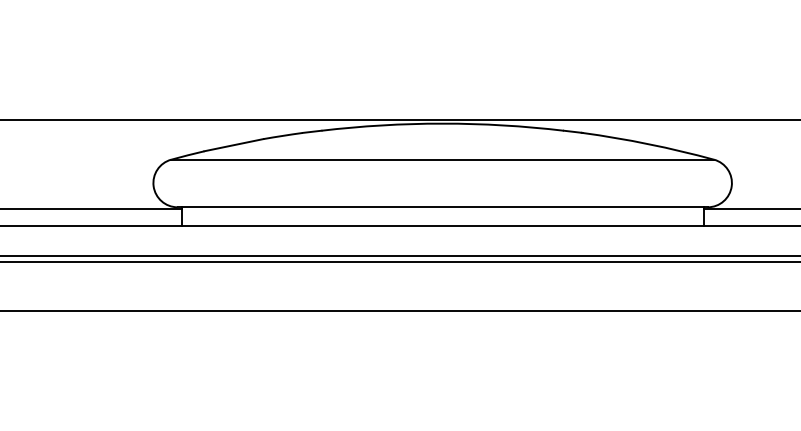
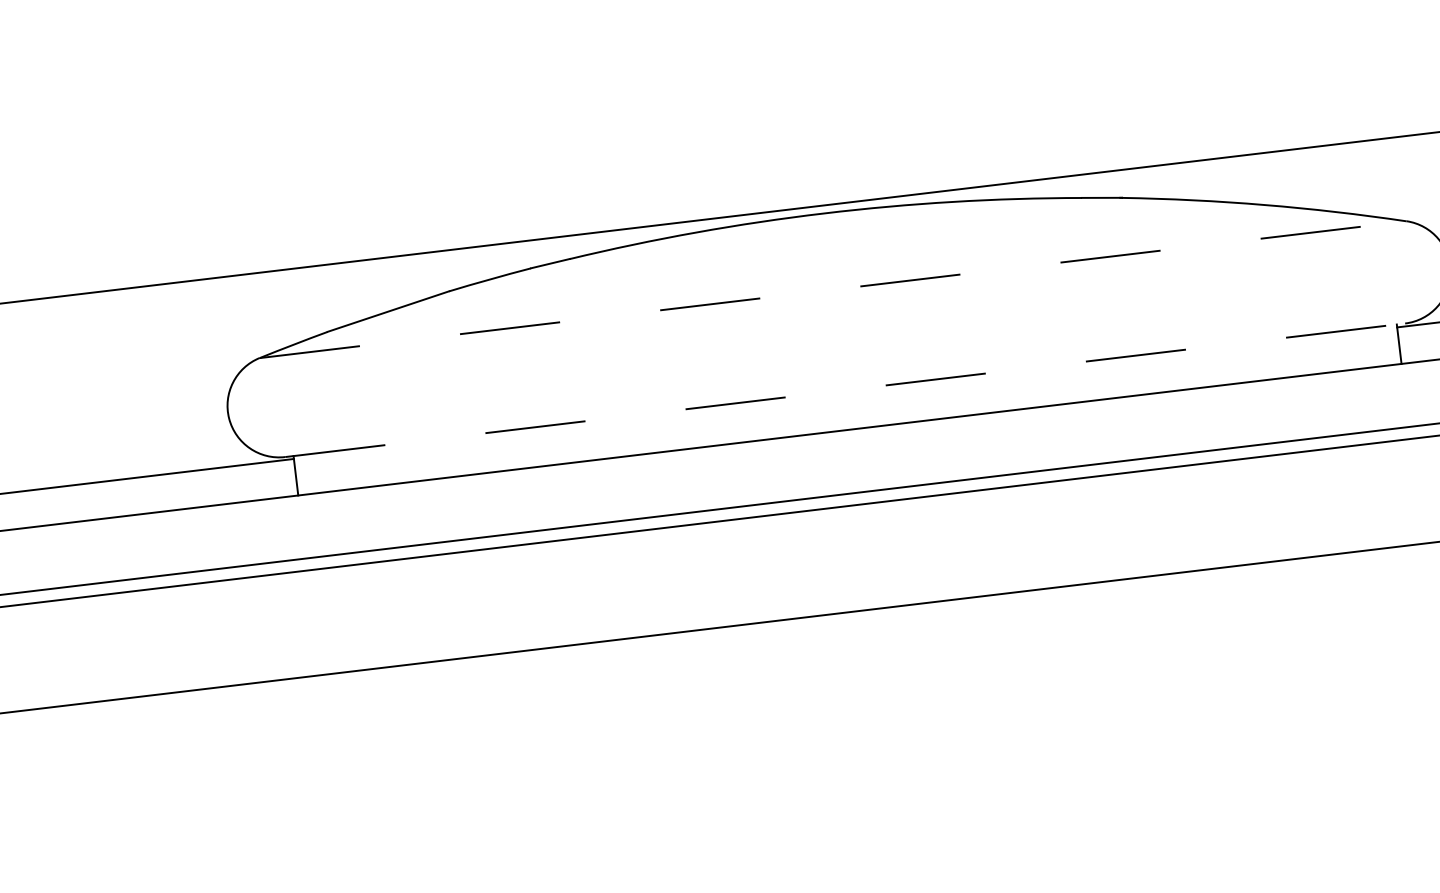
line: (443, 159) -> (834, 289), solid -> dashed
line: (443, 207) -> (846, 390), solid -> dashed

